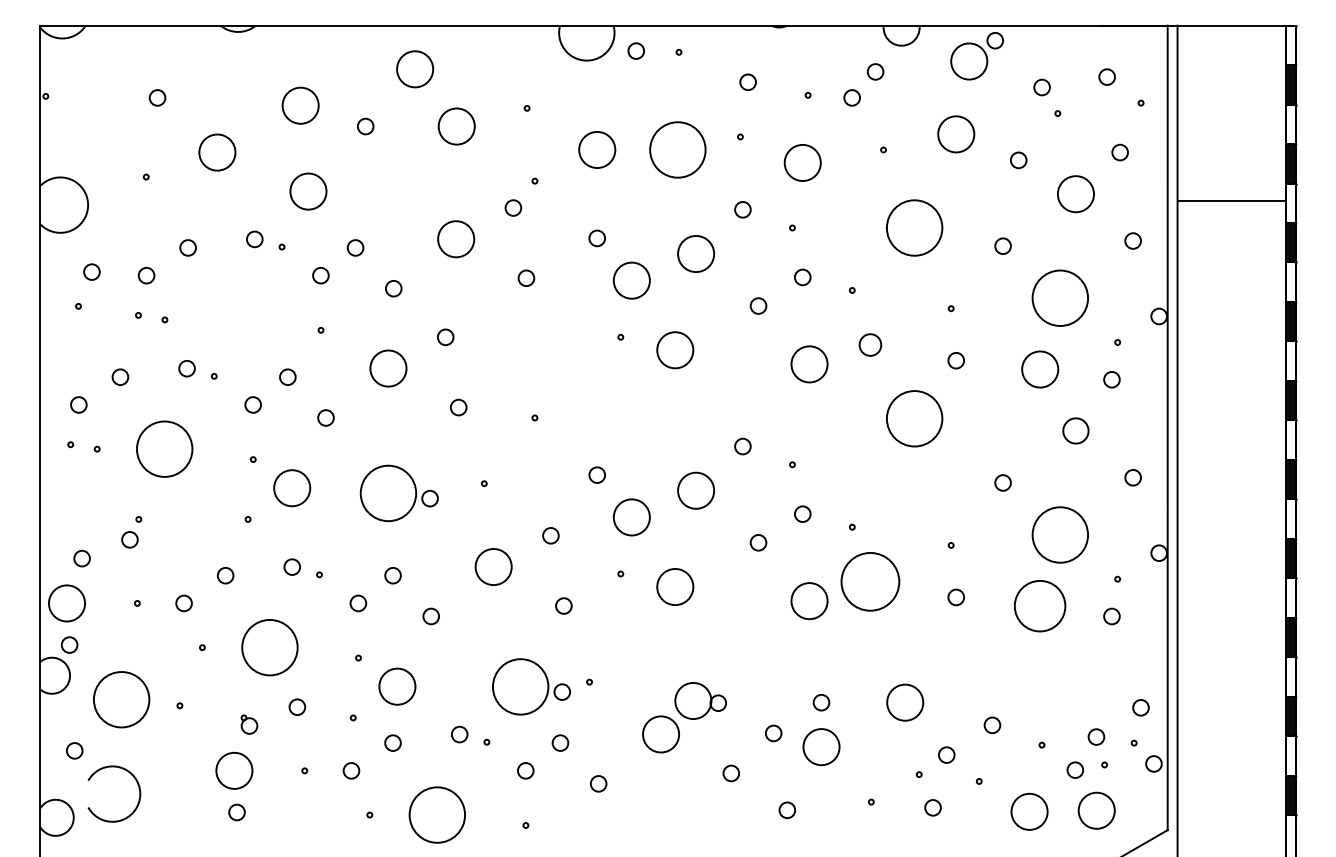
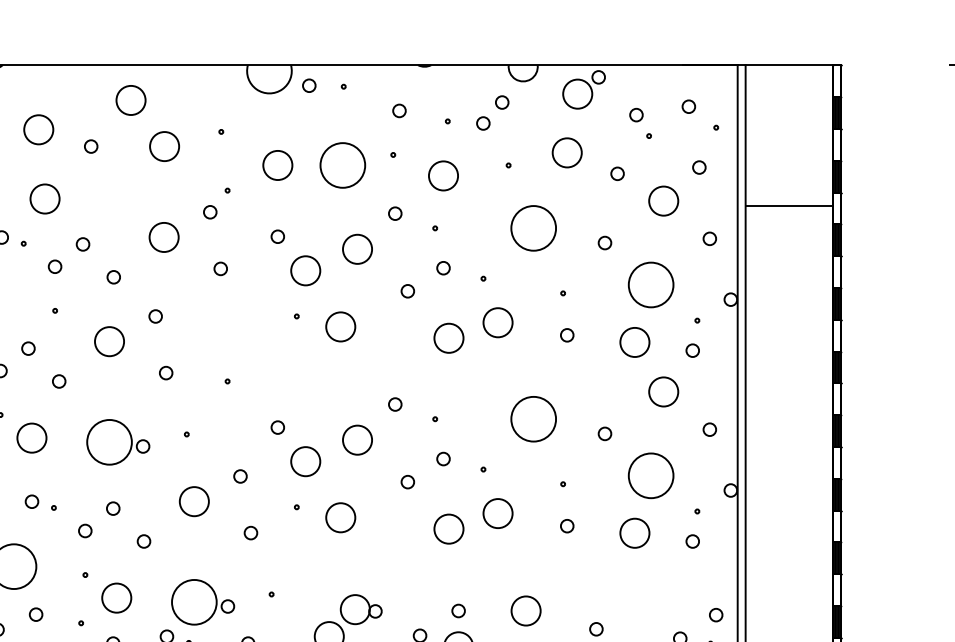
circle: (870, 344) -> (498, 322), size x1.67
circle: (914, 418) -> (533, 419), moved
circle: (1075, 430) -> (663, 391), size x1.43
circle: (870, 581) -> (498, 513), size x0.62
circle: (1040, 606) -> (635, 533), size x0.71
part: (531, 686) -> (203, 601), moved

